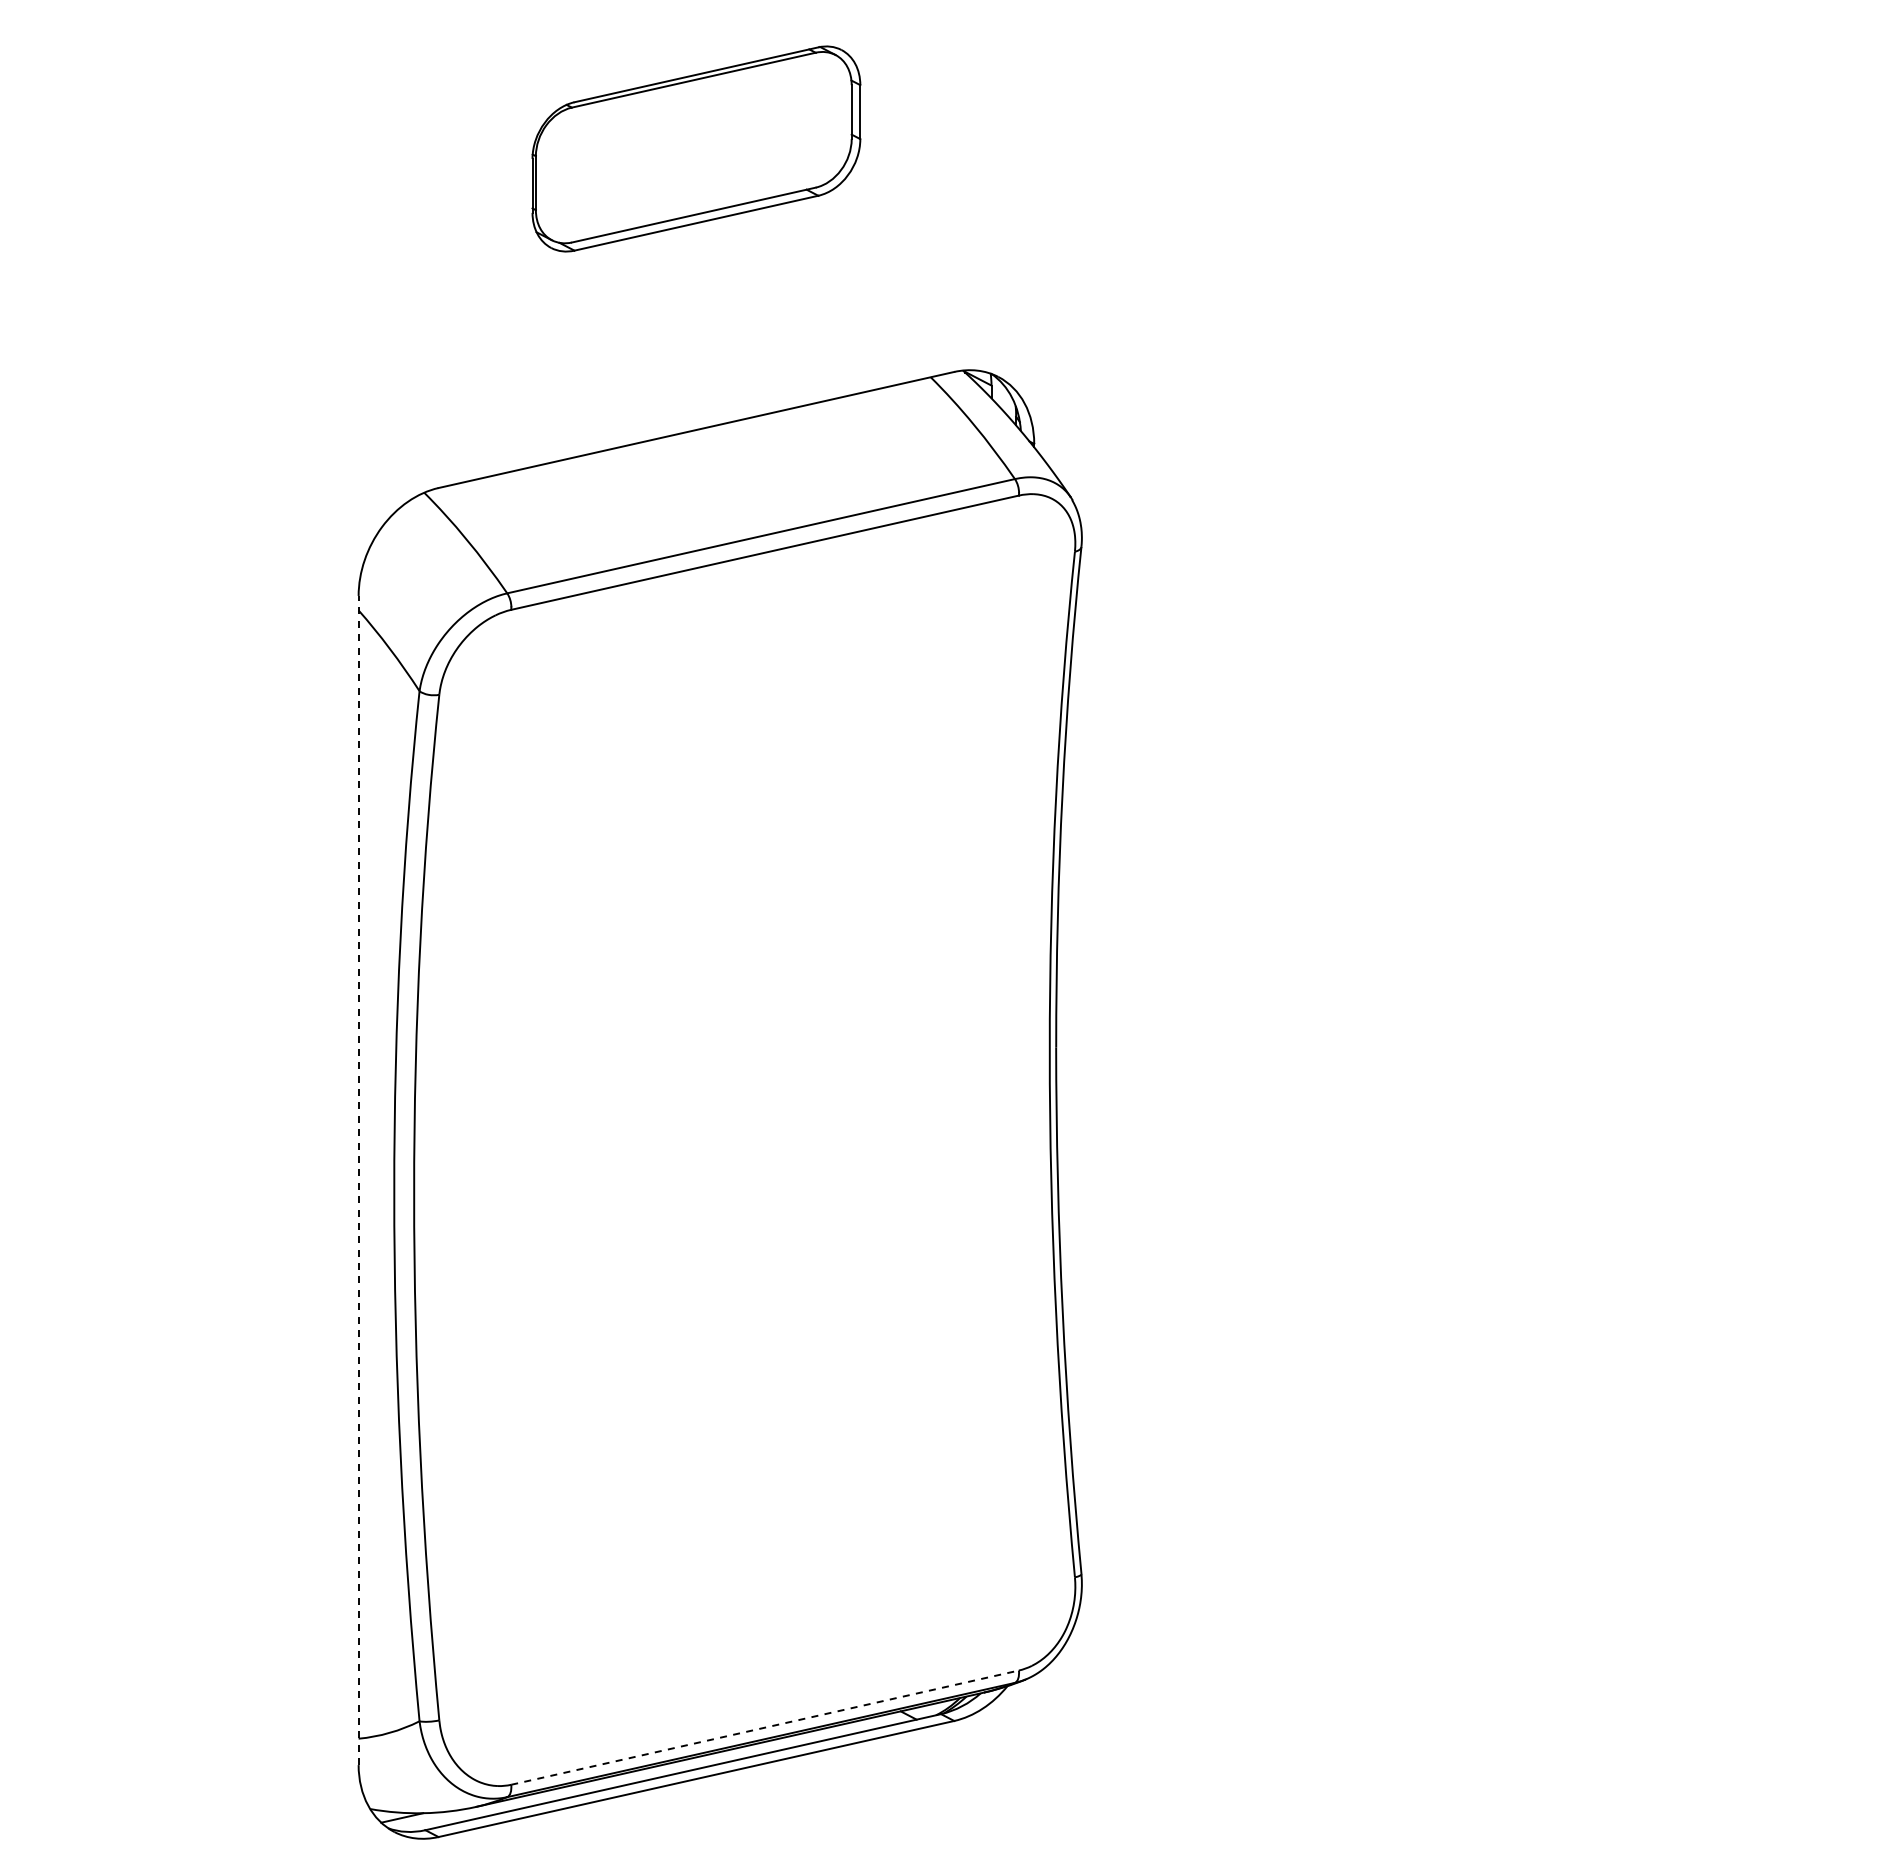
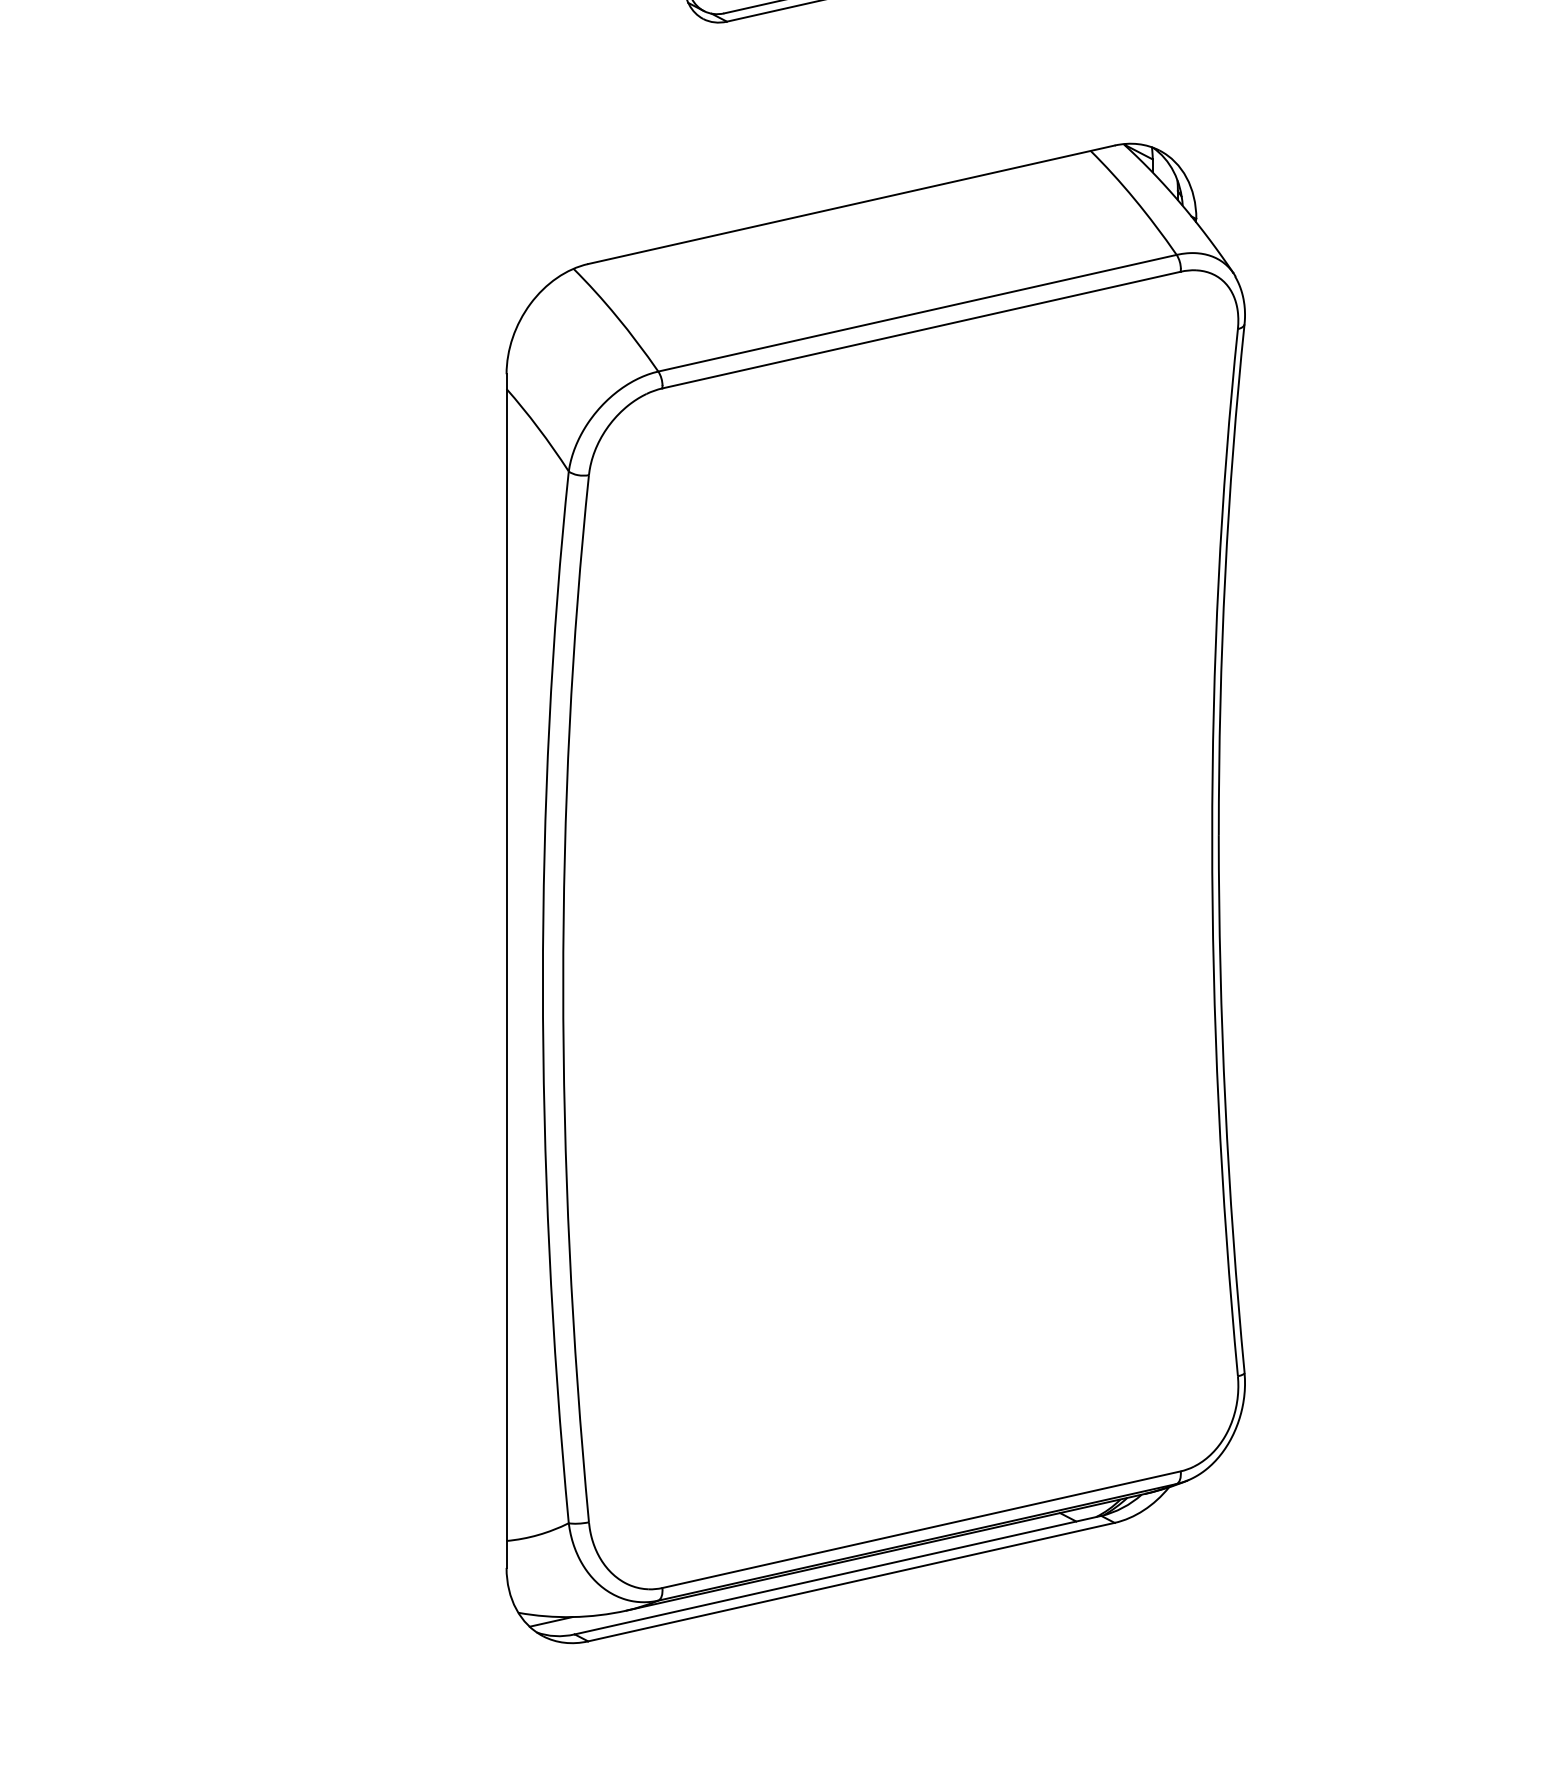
line: (358, 1180) -> (506, 971), dashed -> solid
line: (765, 1727) -> (921, 1529), dashed -> solid

